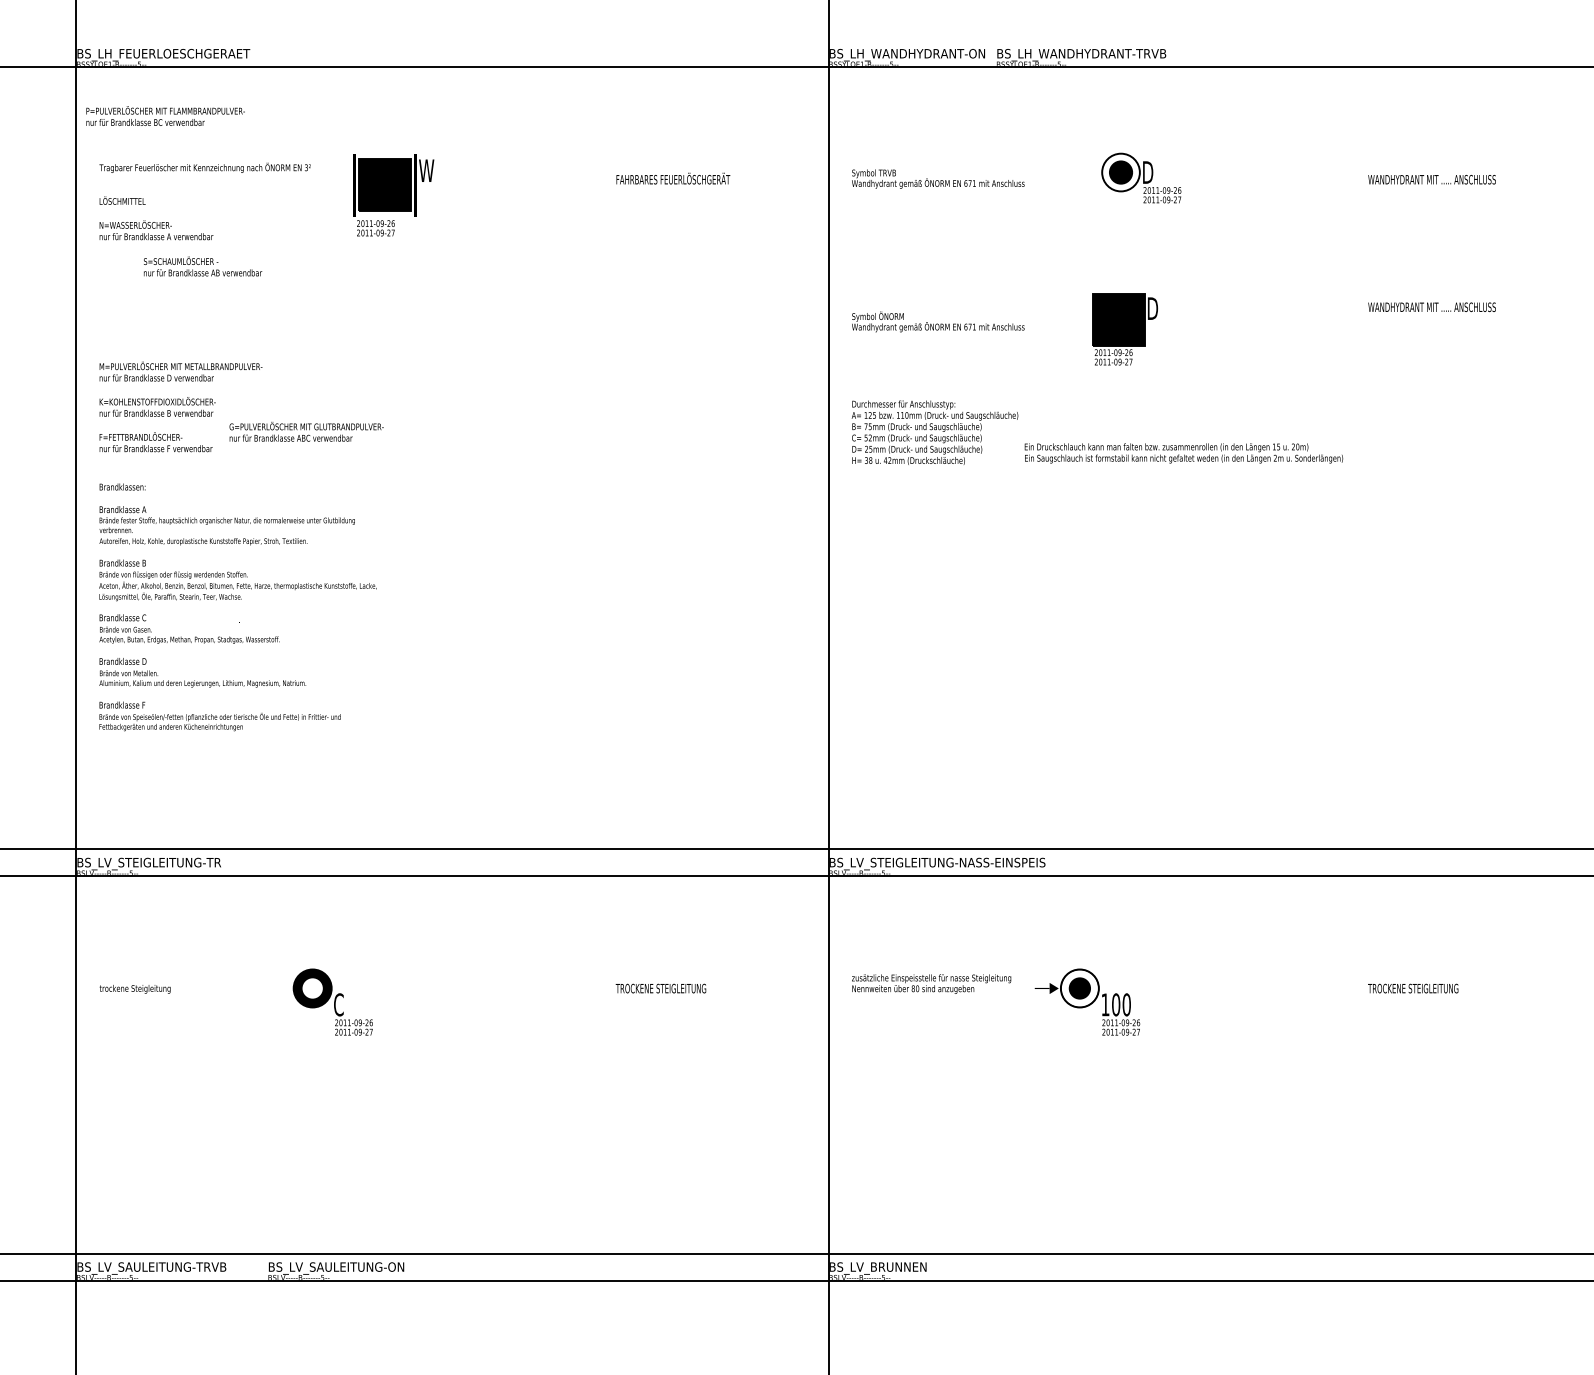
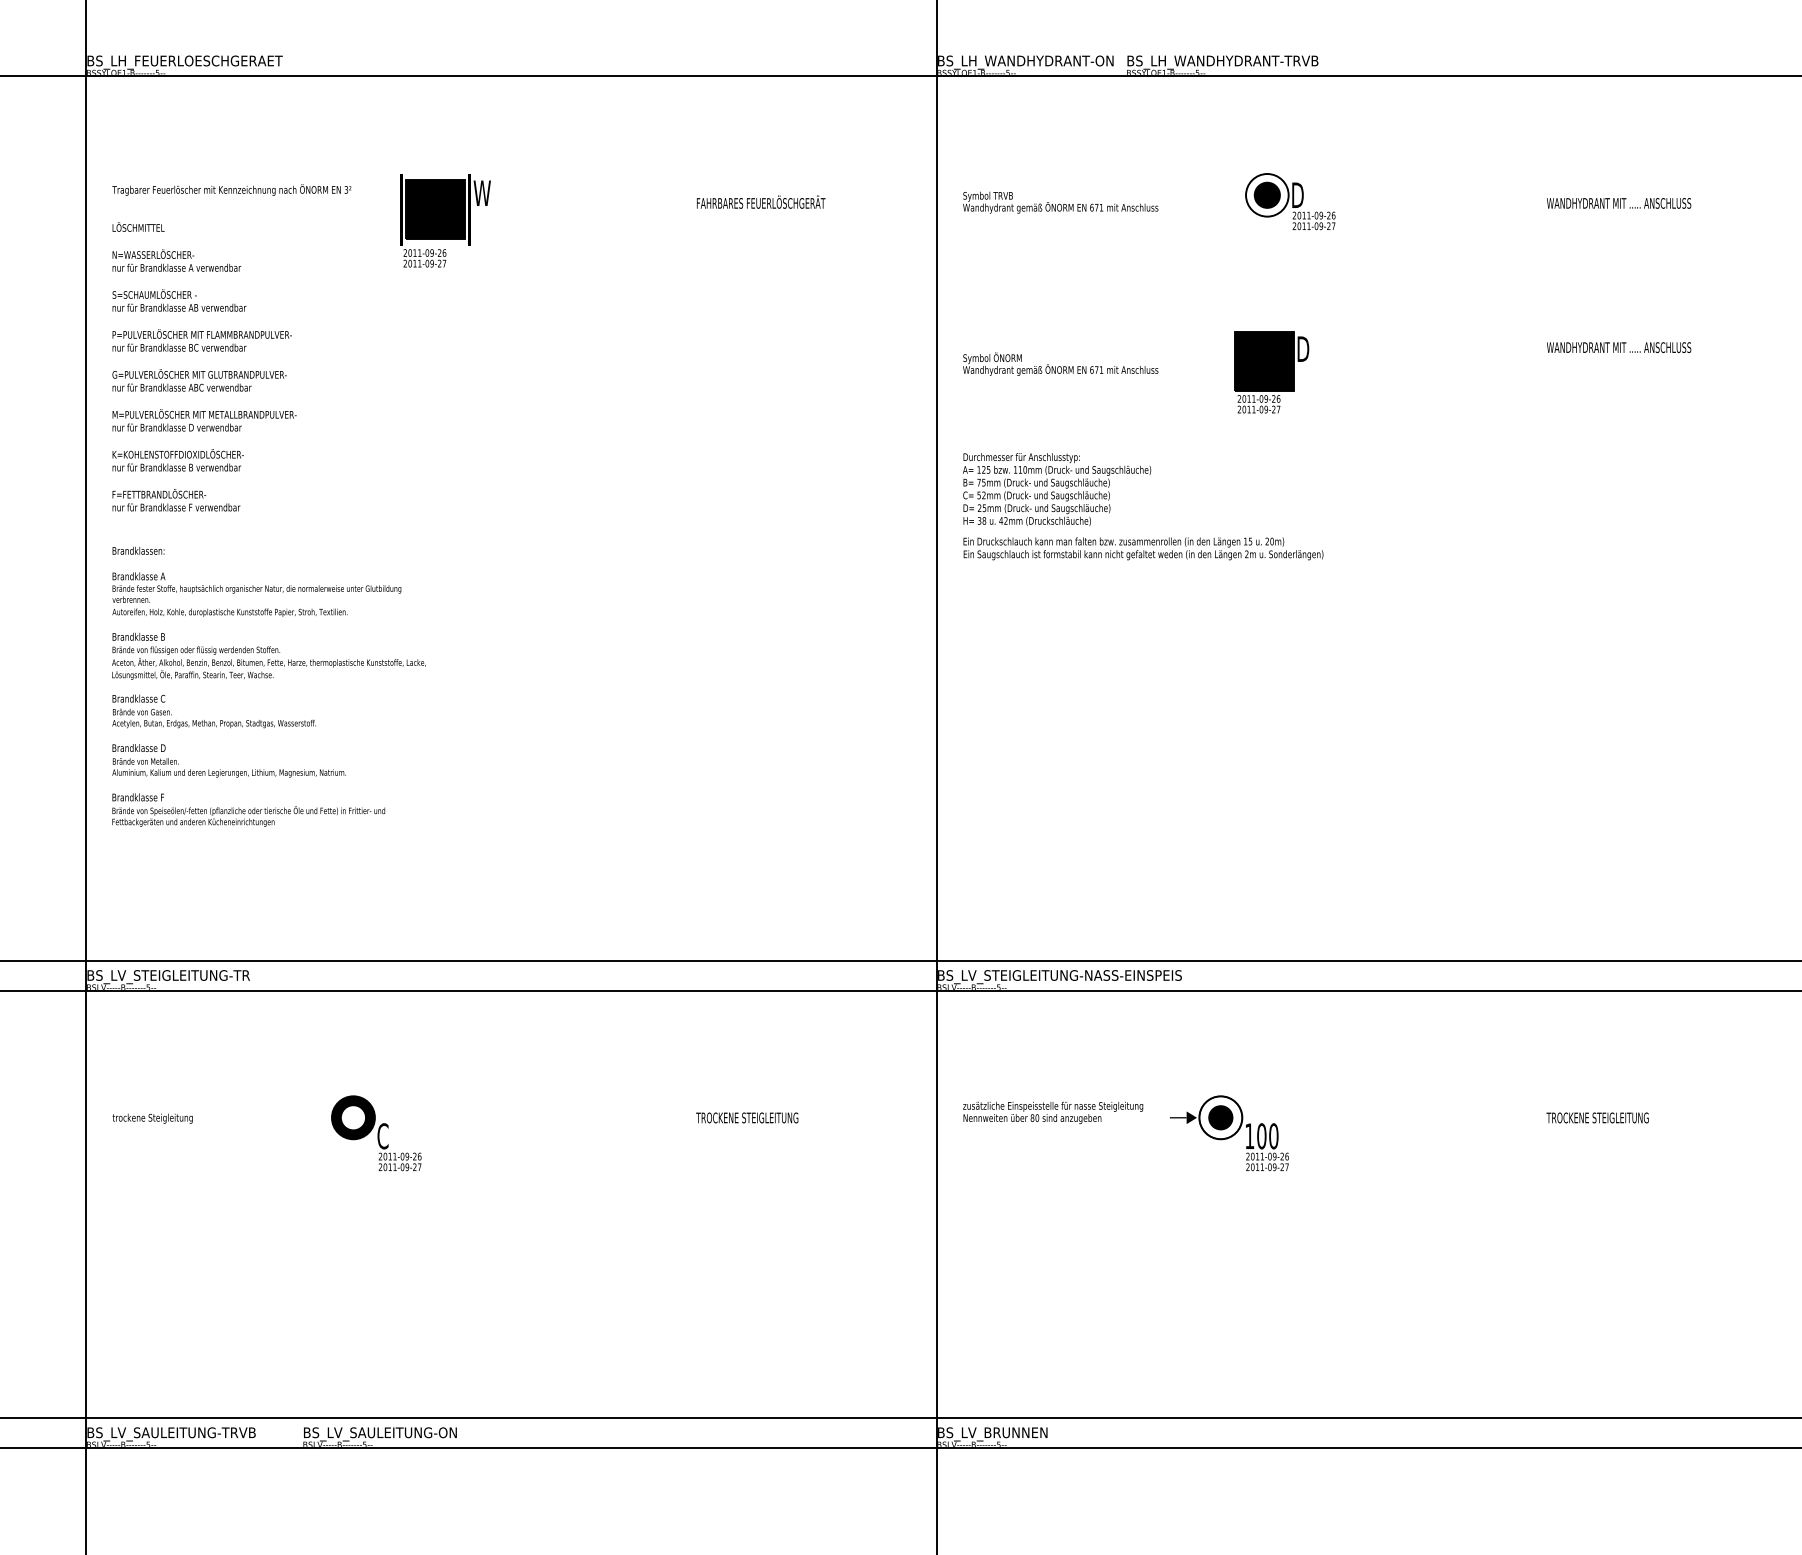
text: (165, 116) -> (201, 340), moved
text: (203, 266) -> (179, 300), moved
text: (306, 431) -> (199, 380), moved
text: (1183, 453) -> (1143, 548), moved

